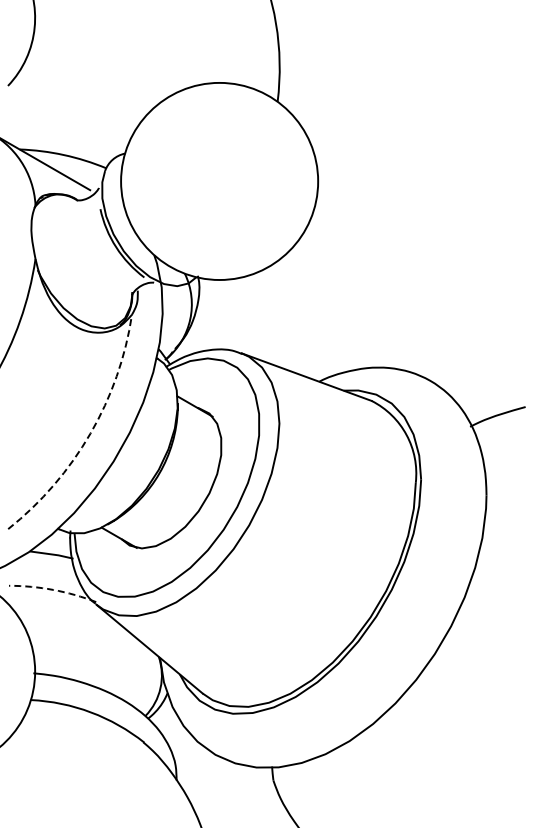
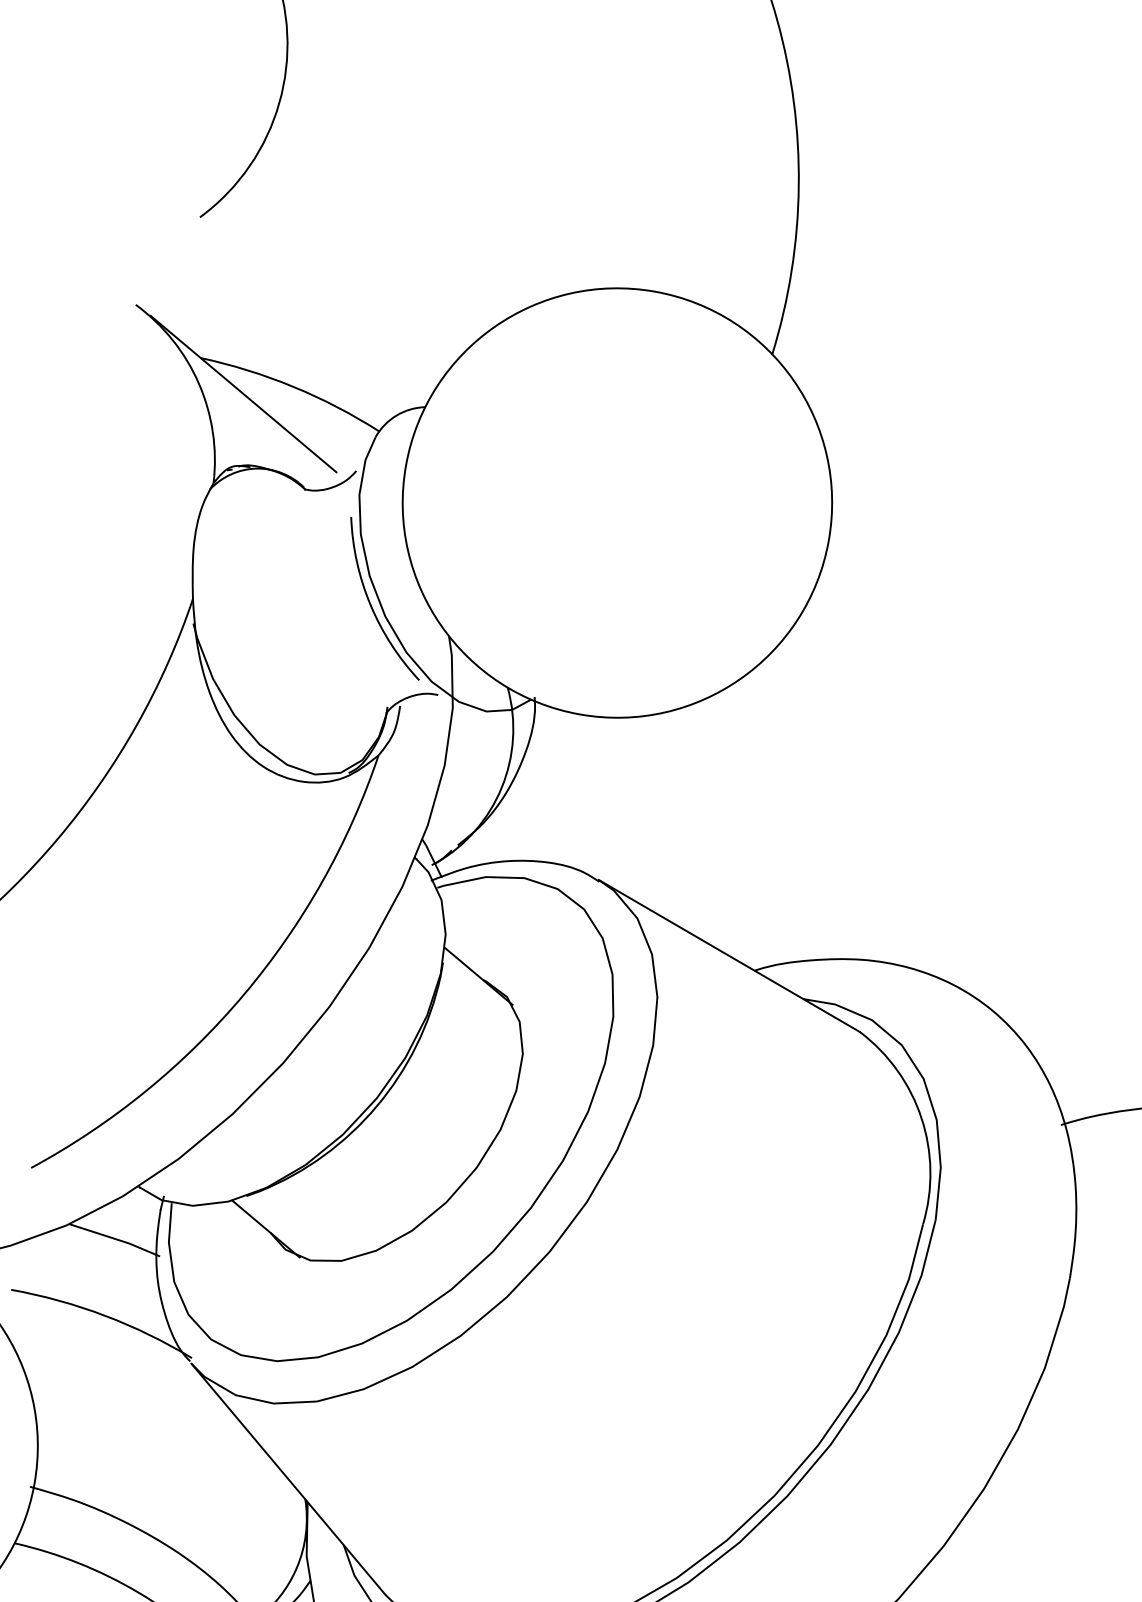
arc: (90, 433) -> (244, 994), dashed -> solid
arc: (53, 589) -> (105, 1314), dashed -> solid

